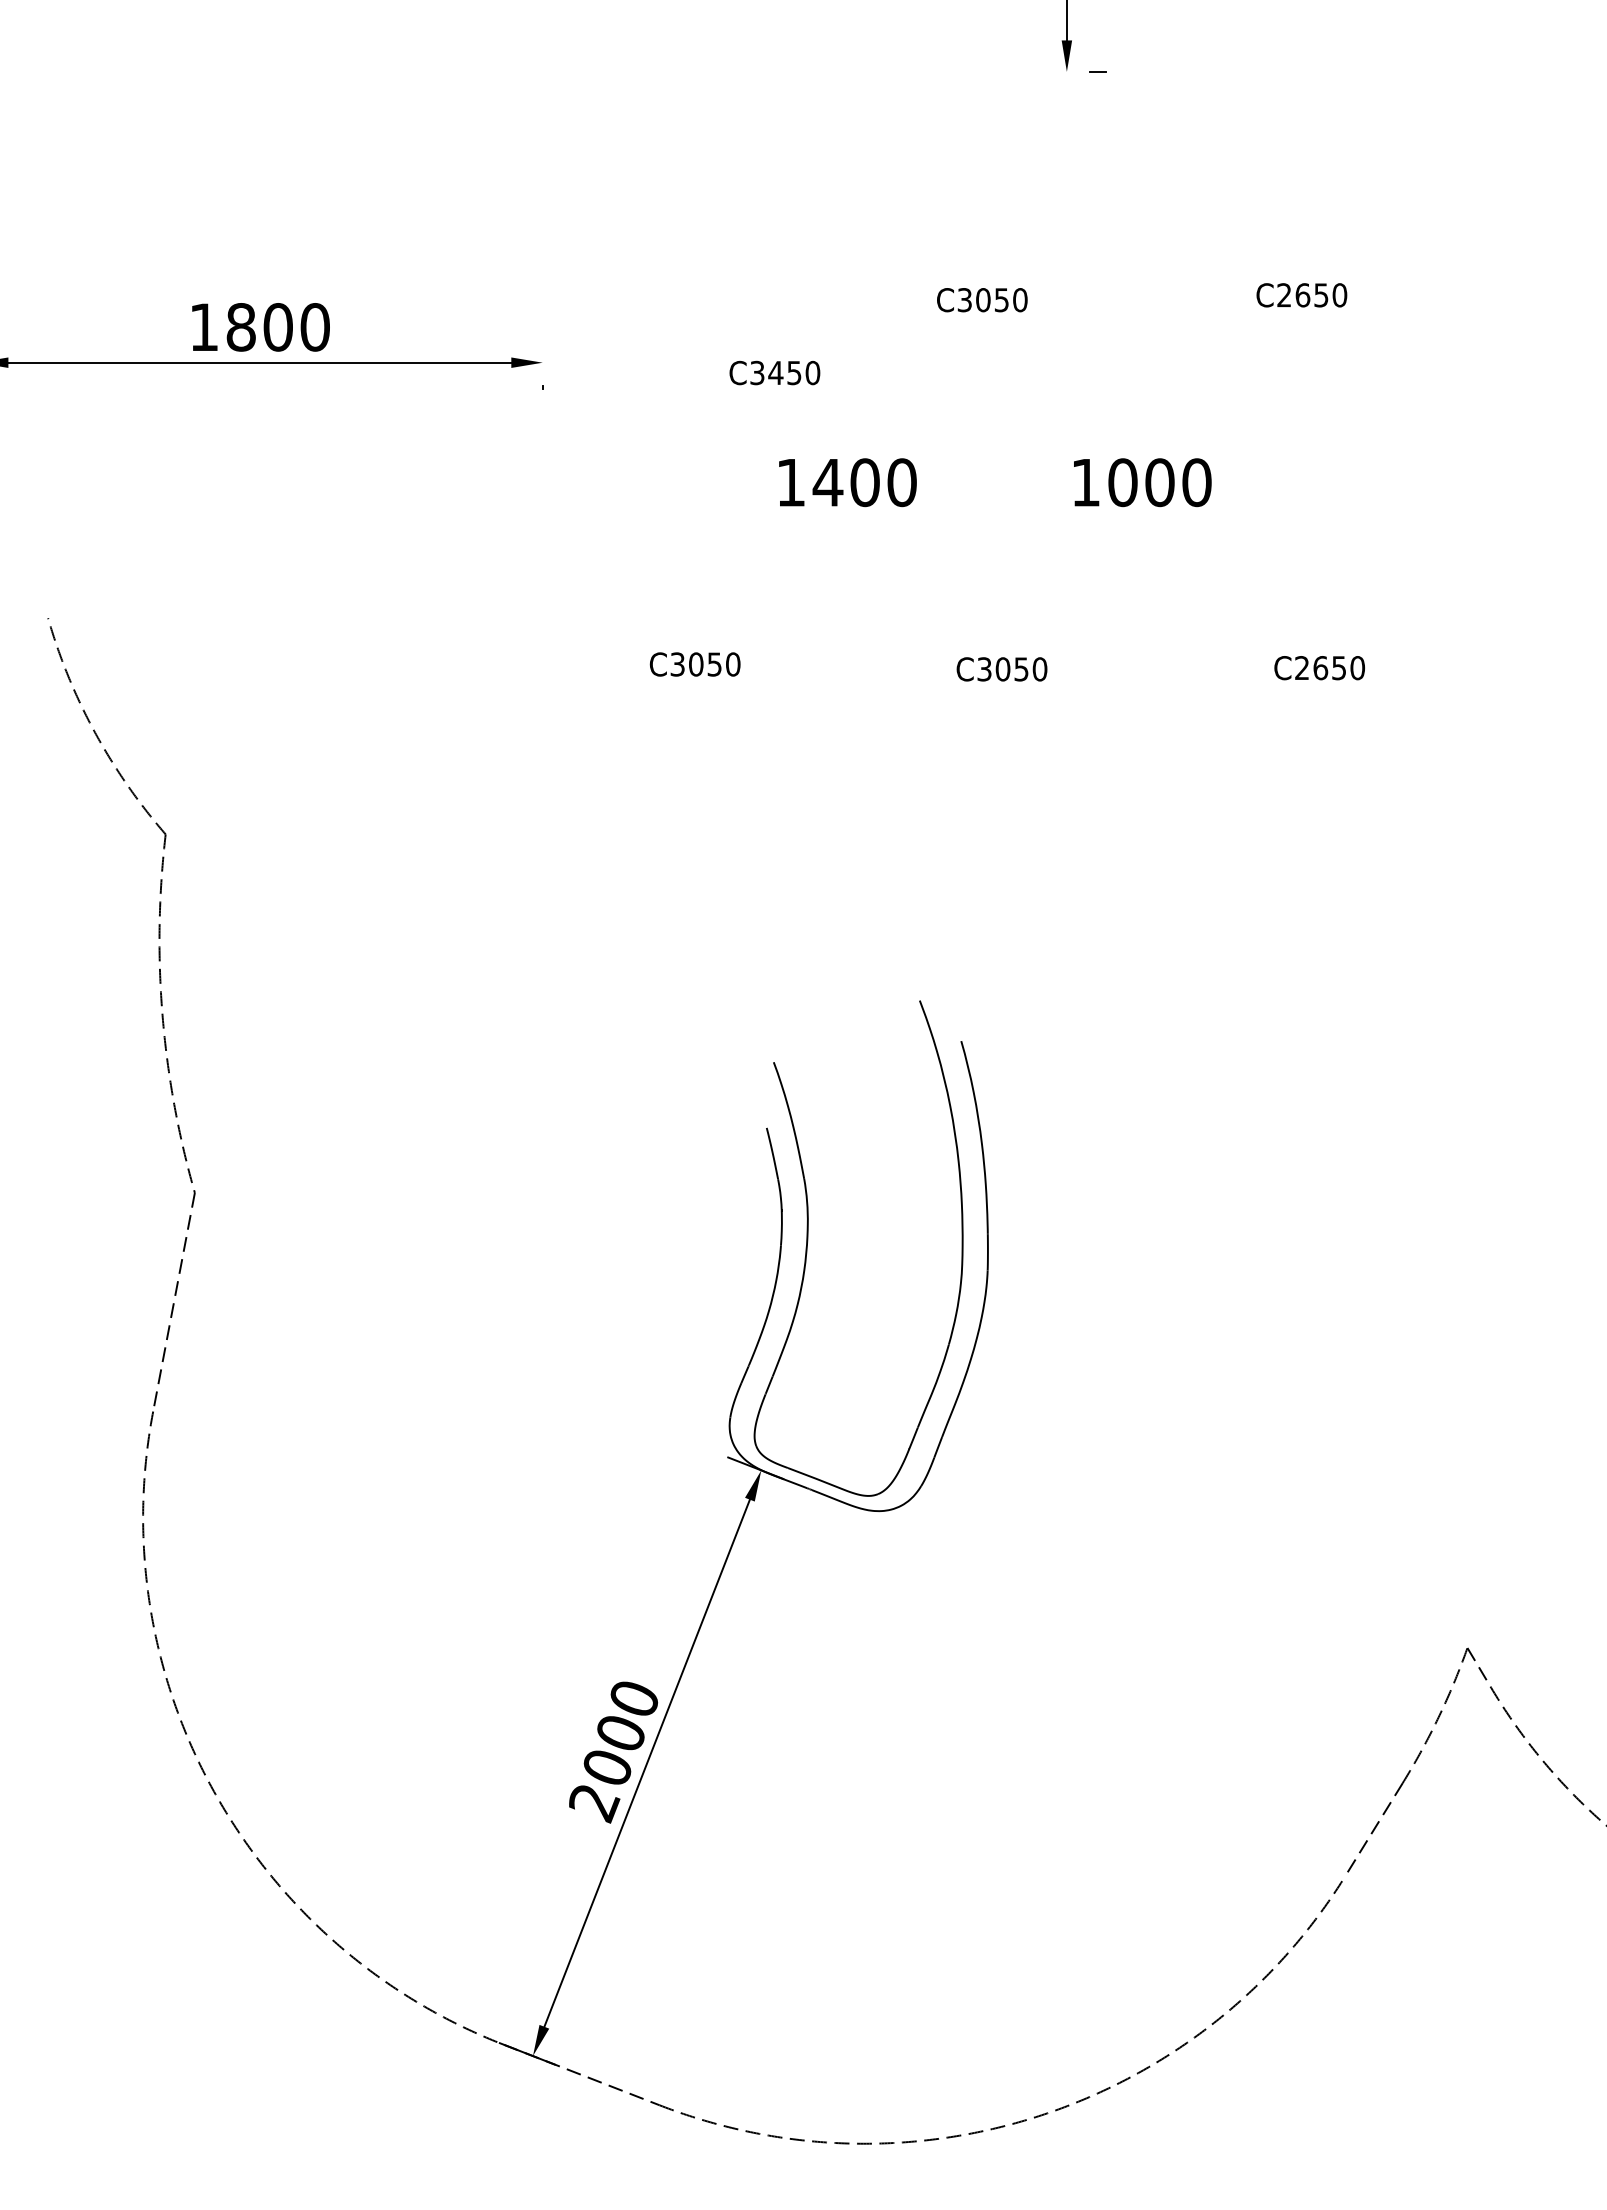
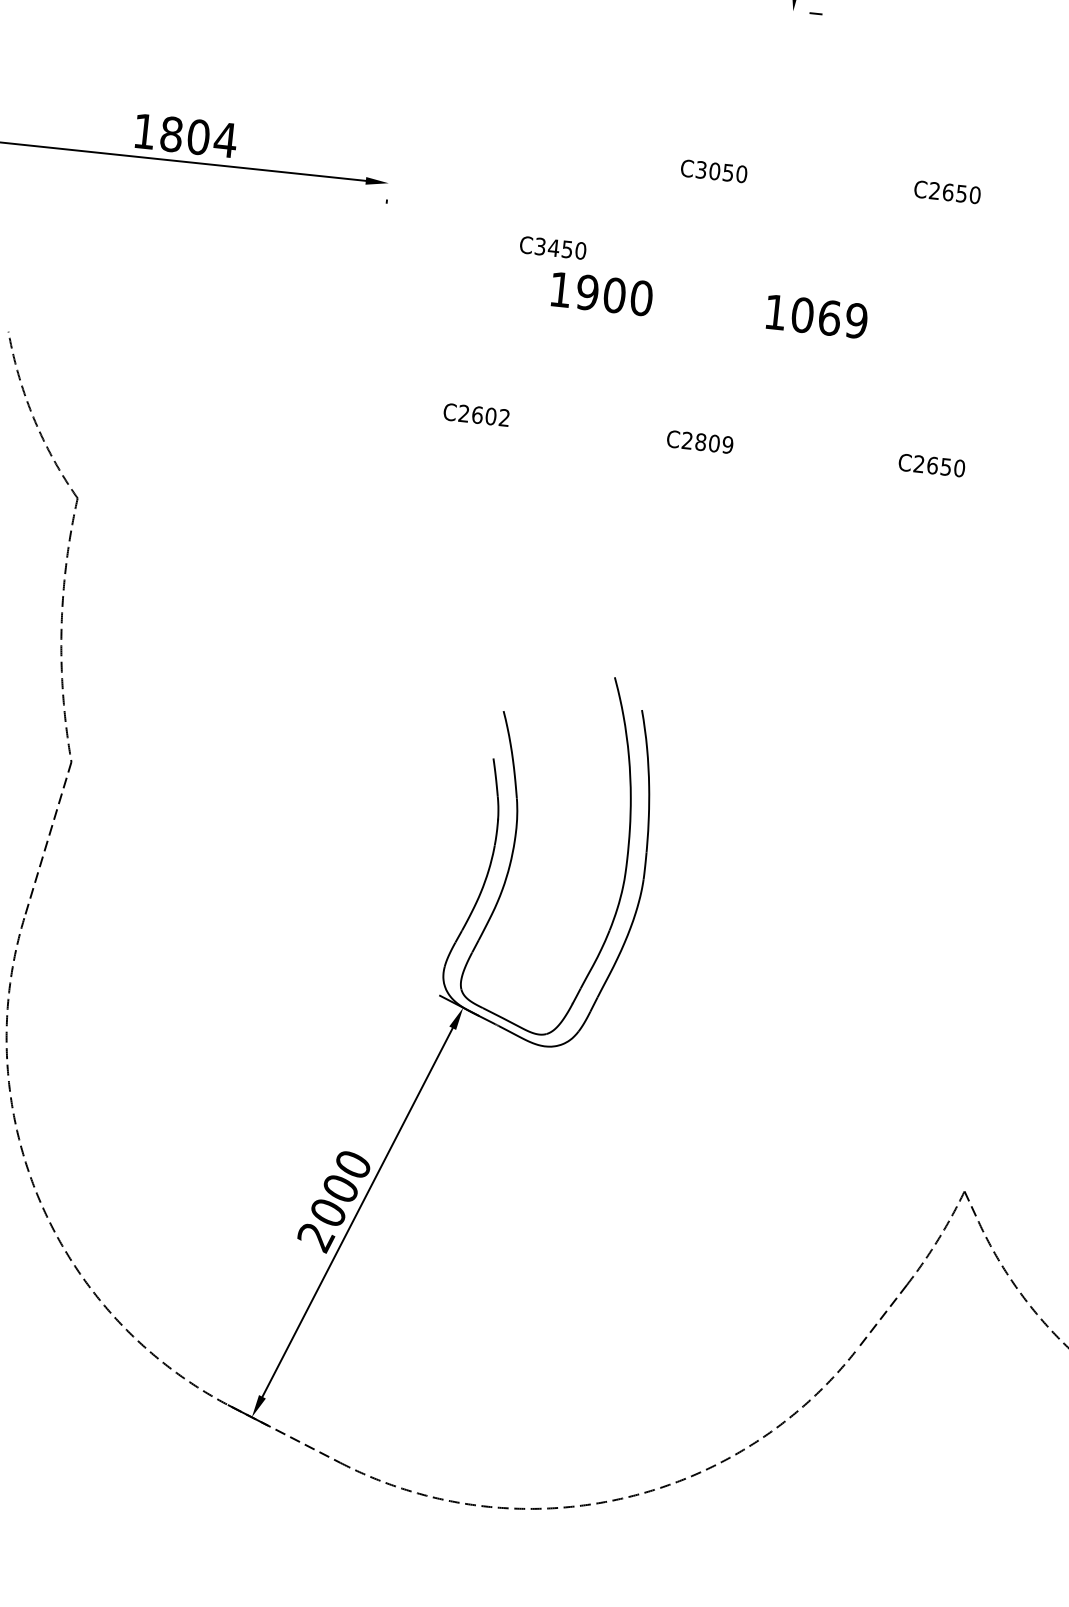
text: (314, 327) -> (225, 140), 1800 -> 1804
text: (774, 372) -> (552, 247), moved
text: (827, 482) -> (587, 292), 1400 -> 1900
text: (1178, 482) -> (843, 319), 1000 -> 1069
text: (705, 664) -> (484, 415), C3050 -> C2602
text: (1012, 669) -> (707, 442), C3050 -> C2809

